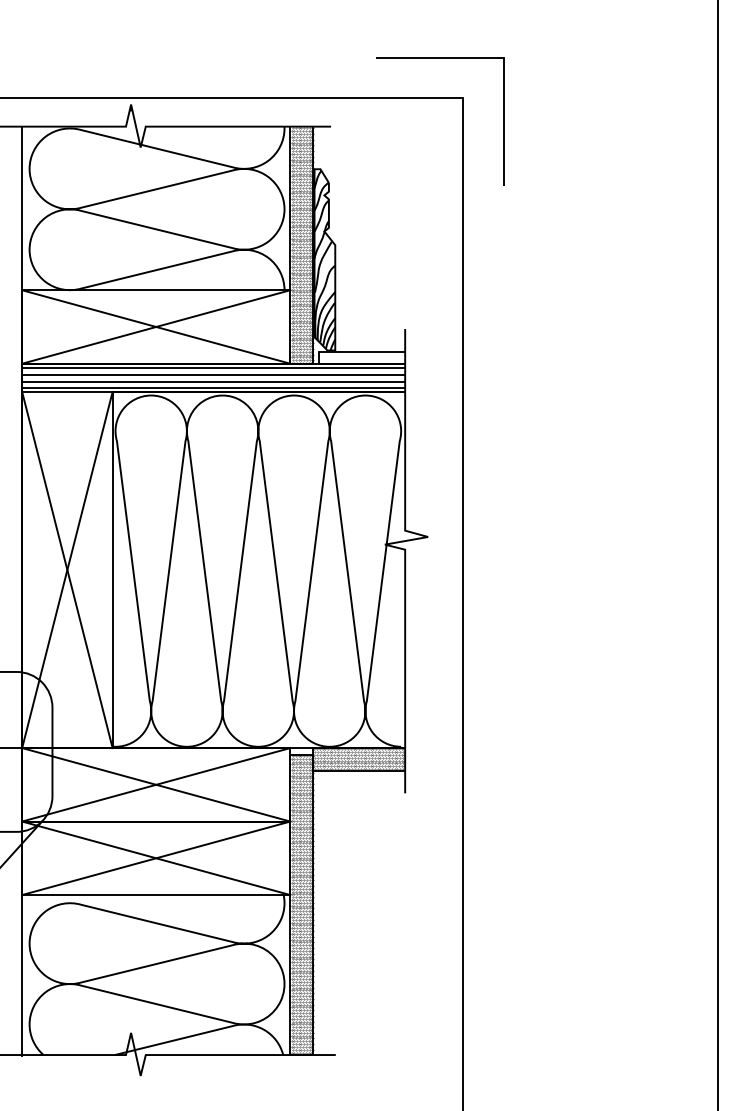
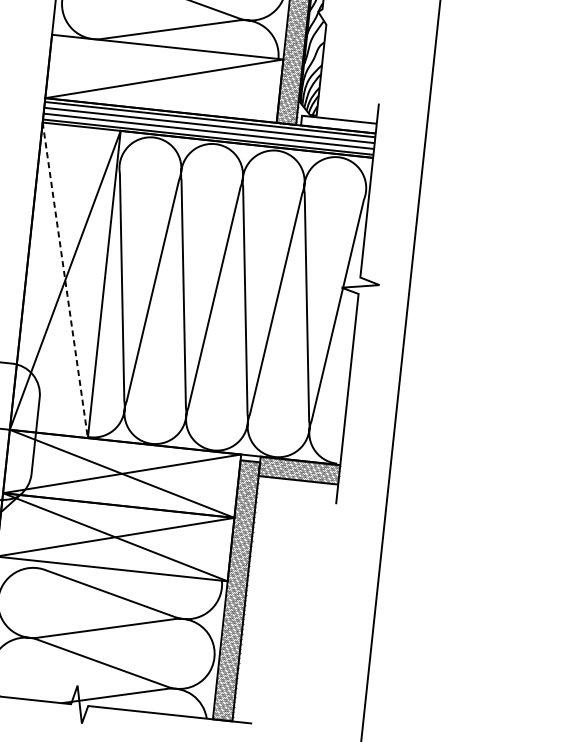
line: (156, 326) -> (164, 78), removed
line: (67, 570) -> (65, 280), solid -> dashed

